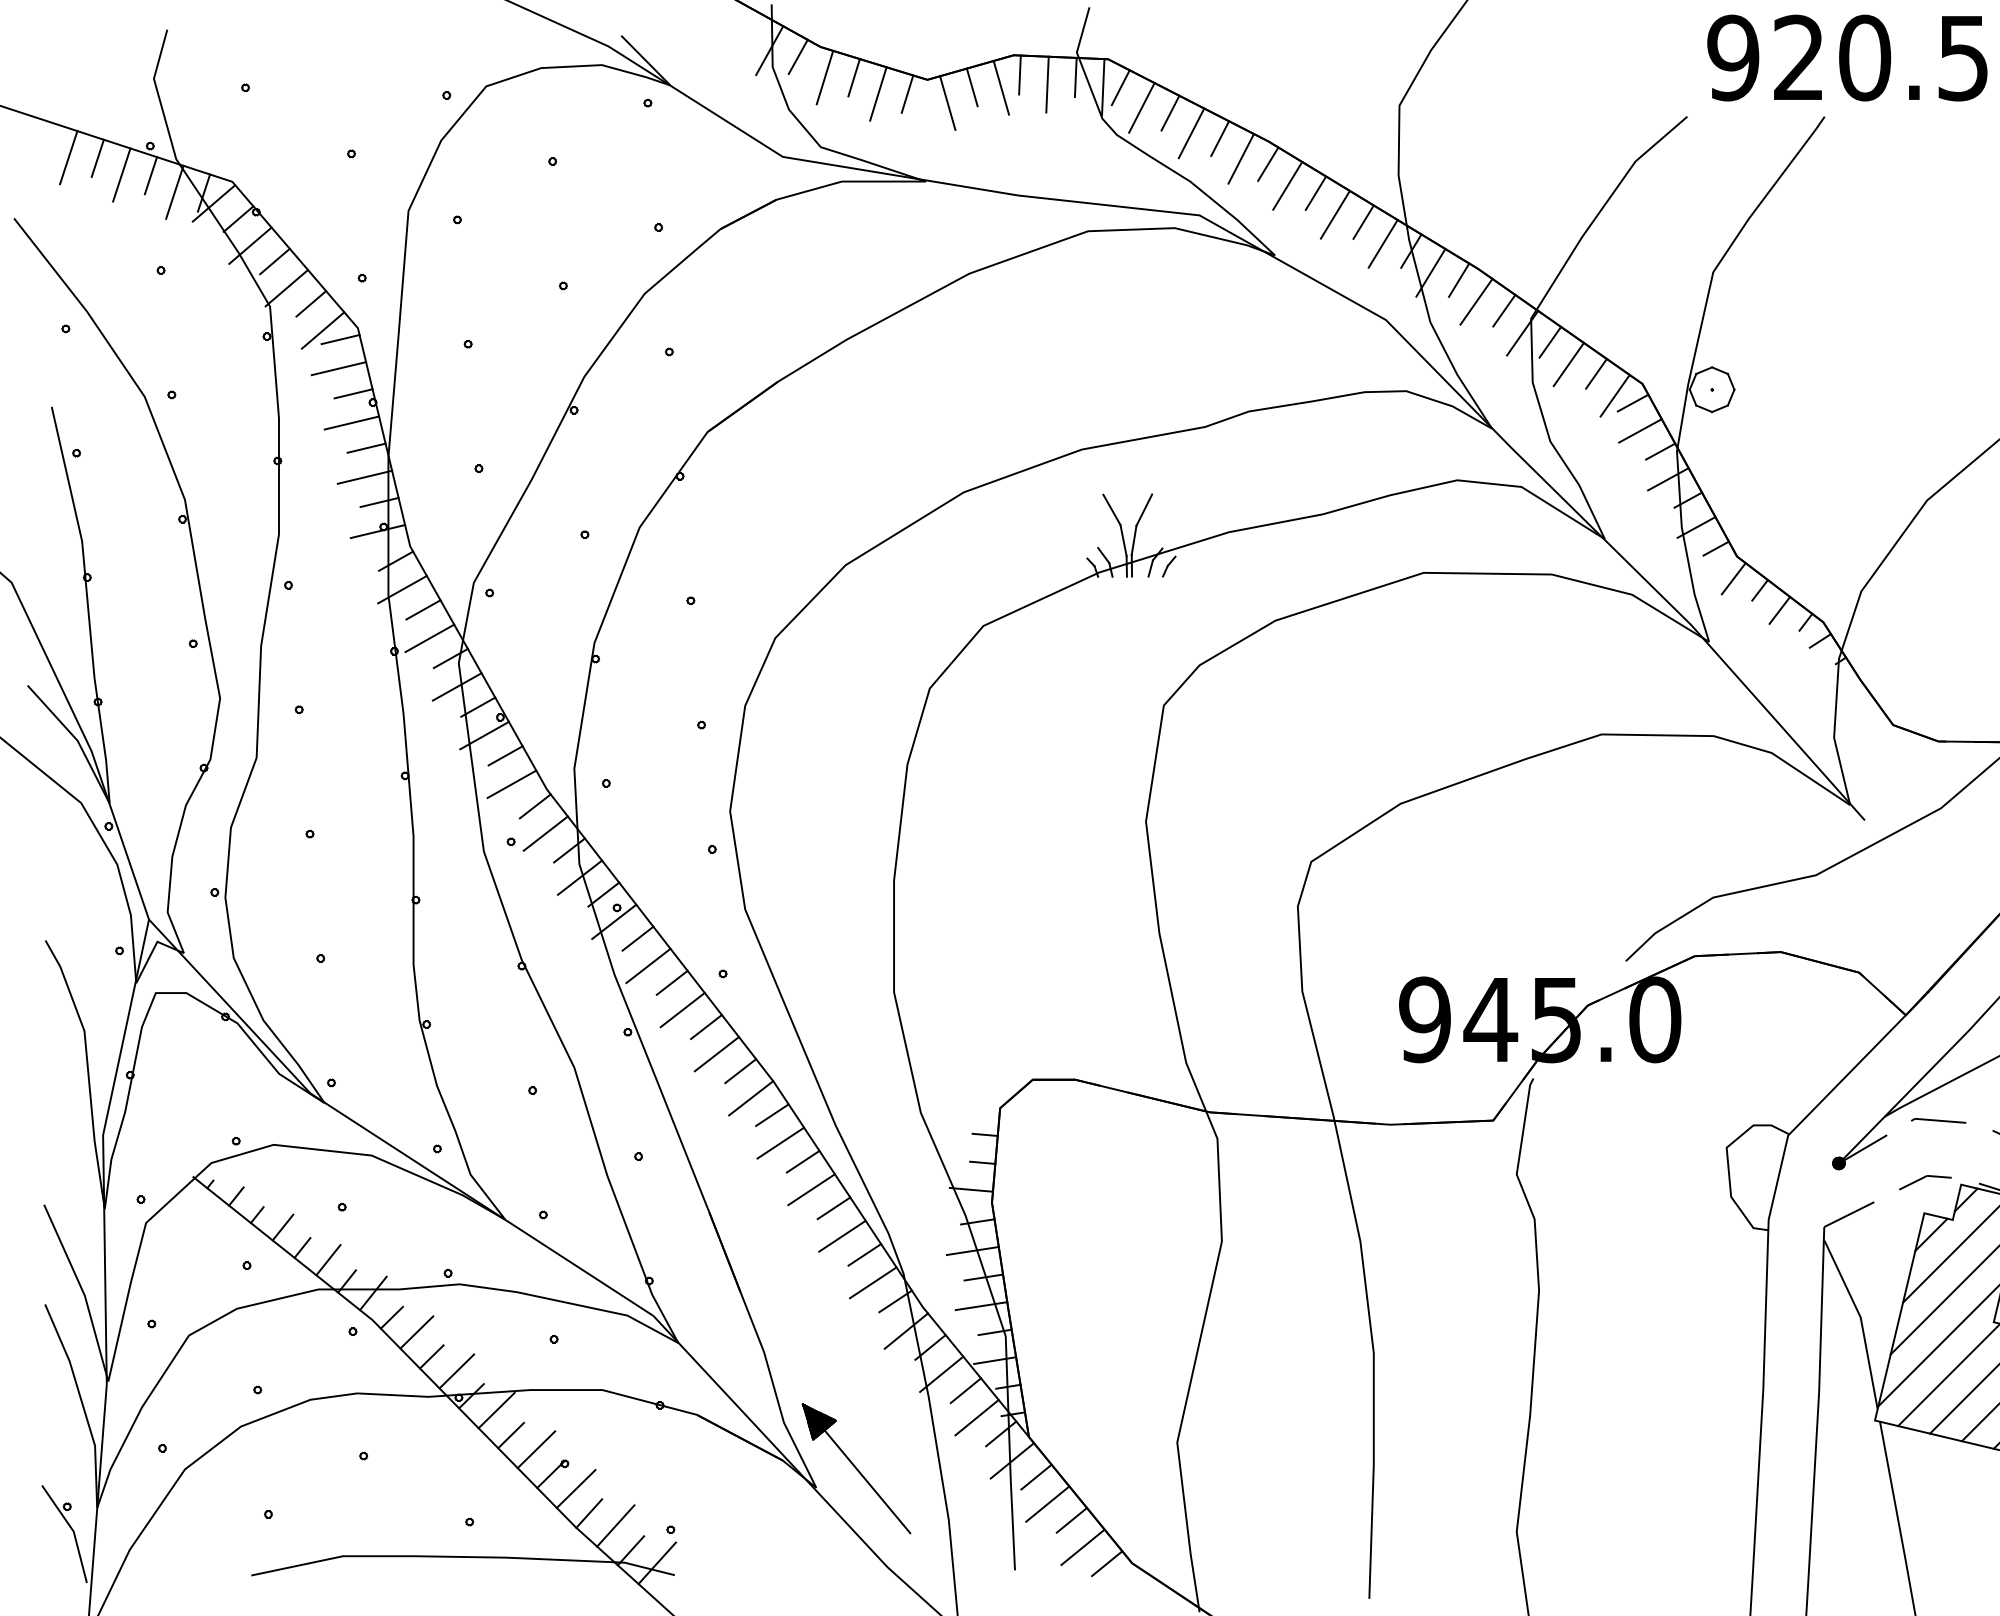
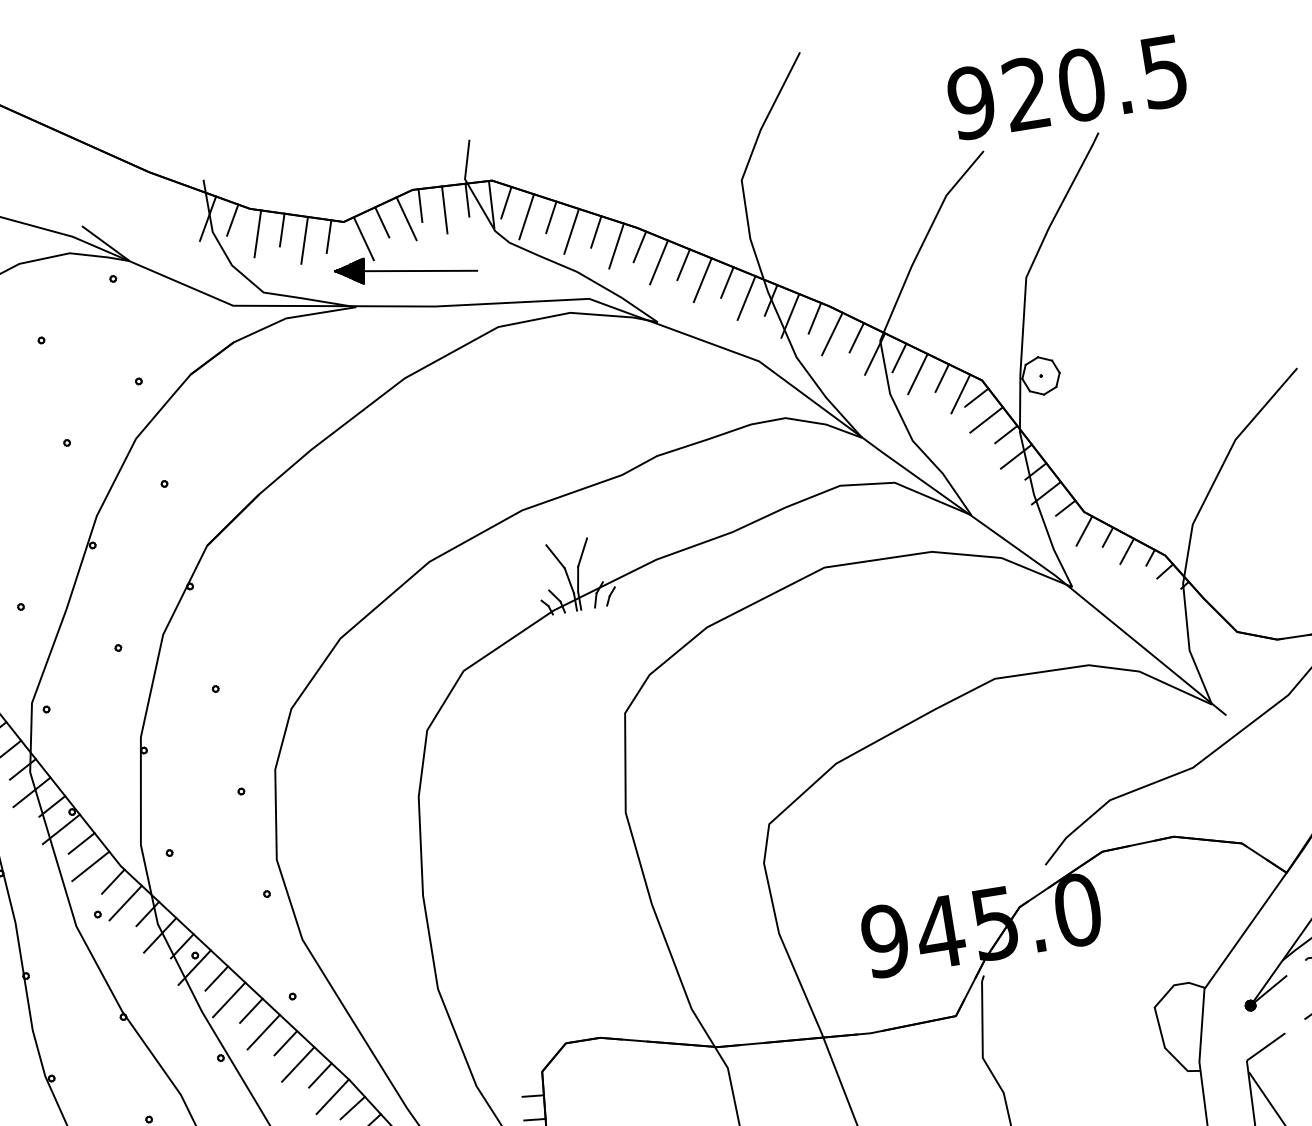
text: (1847, 57) -> (1067, 87), moved
part: (990, 143) -> (404, 266), added

